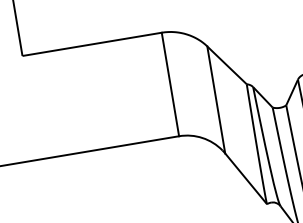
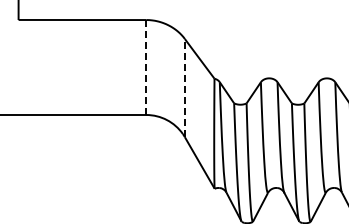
line: (170, 84) -> (146, 67), solid -> dashed
line: (215, 99) -> (184, 87), solid -> dashed

